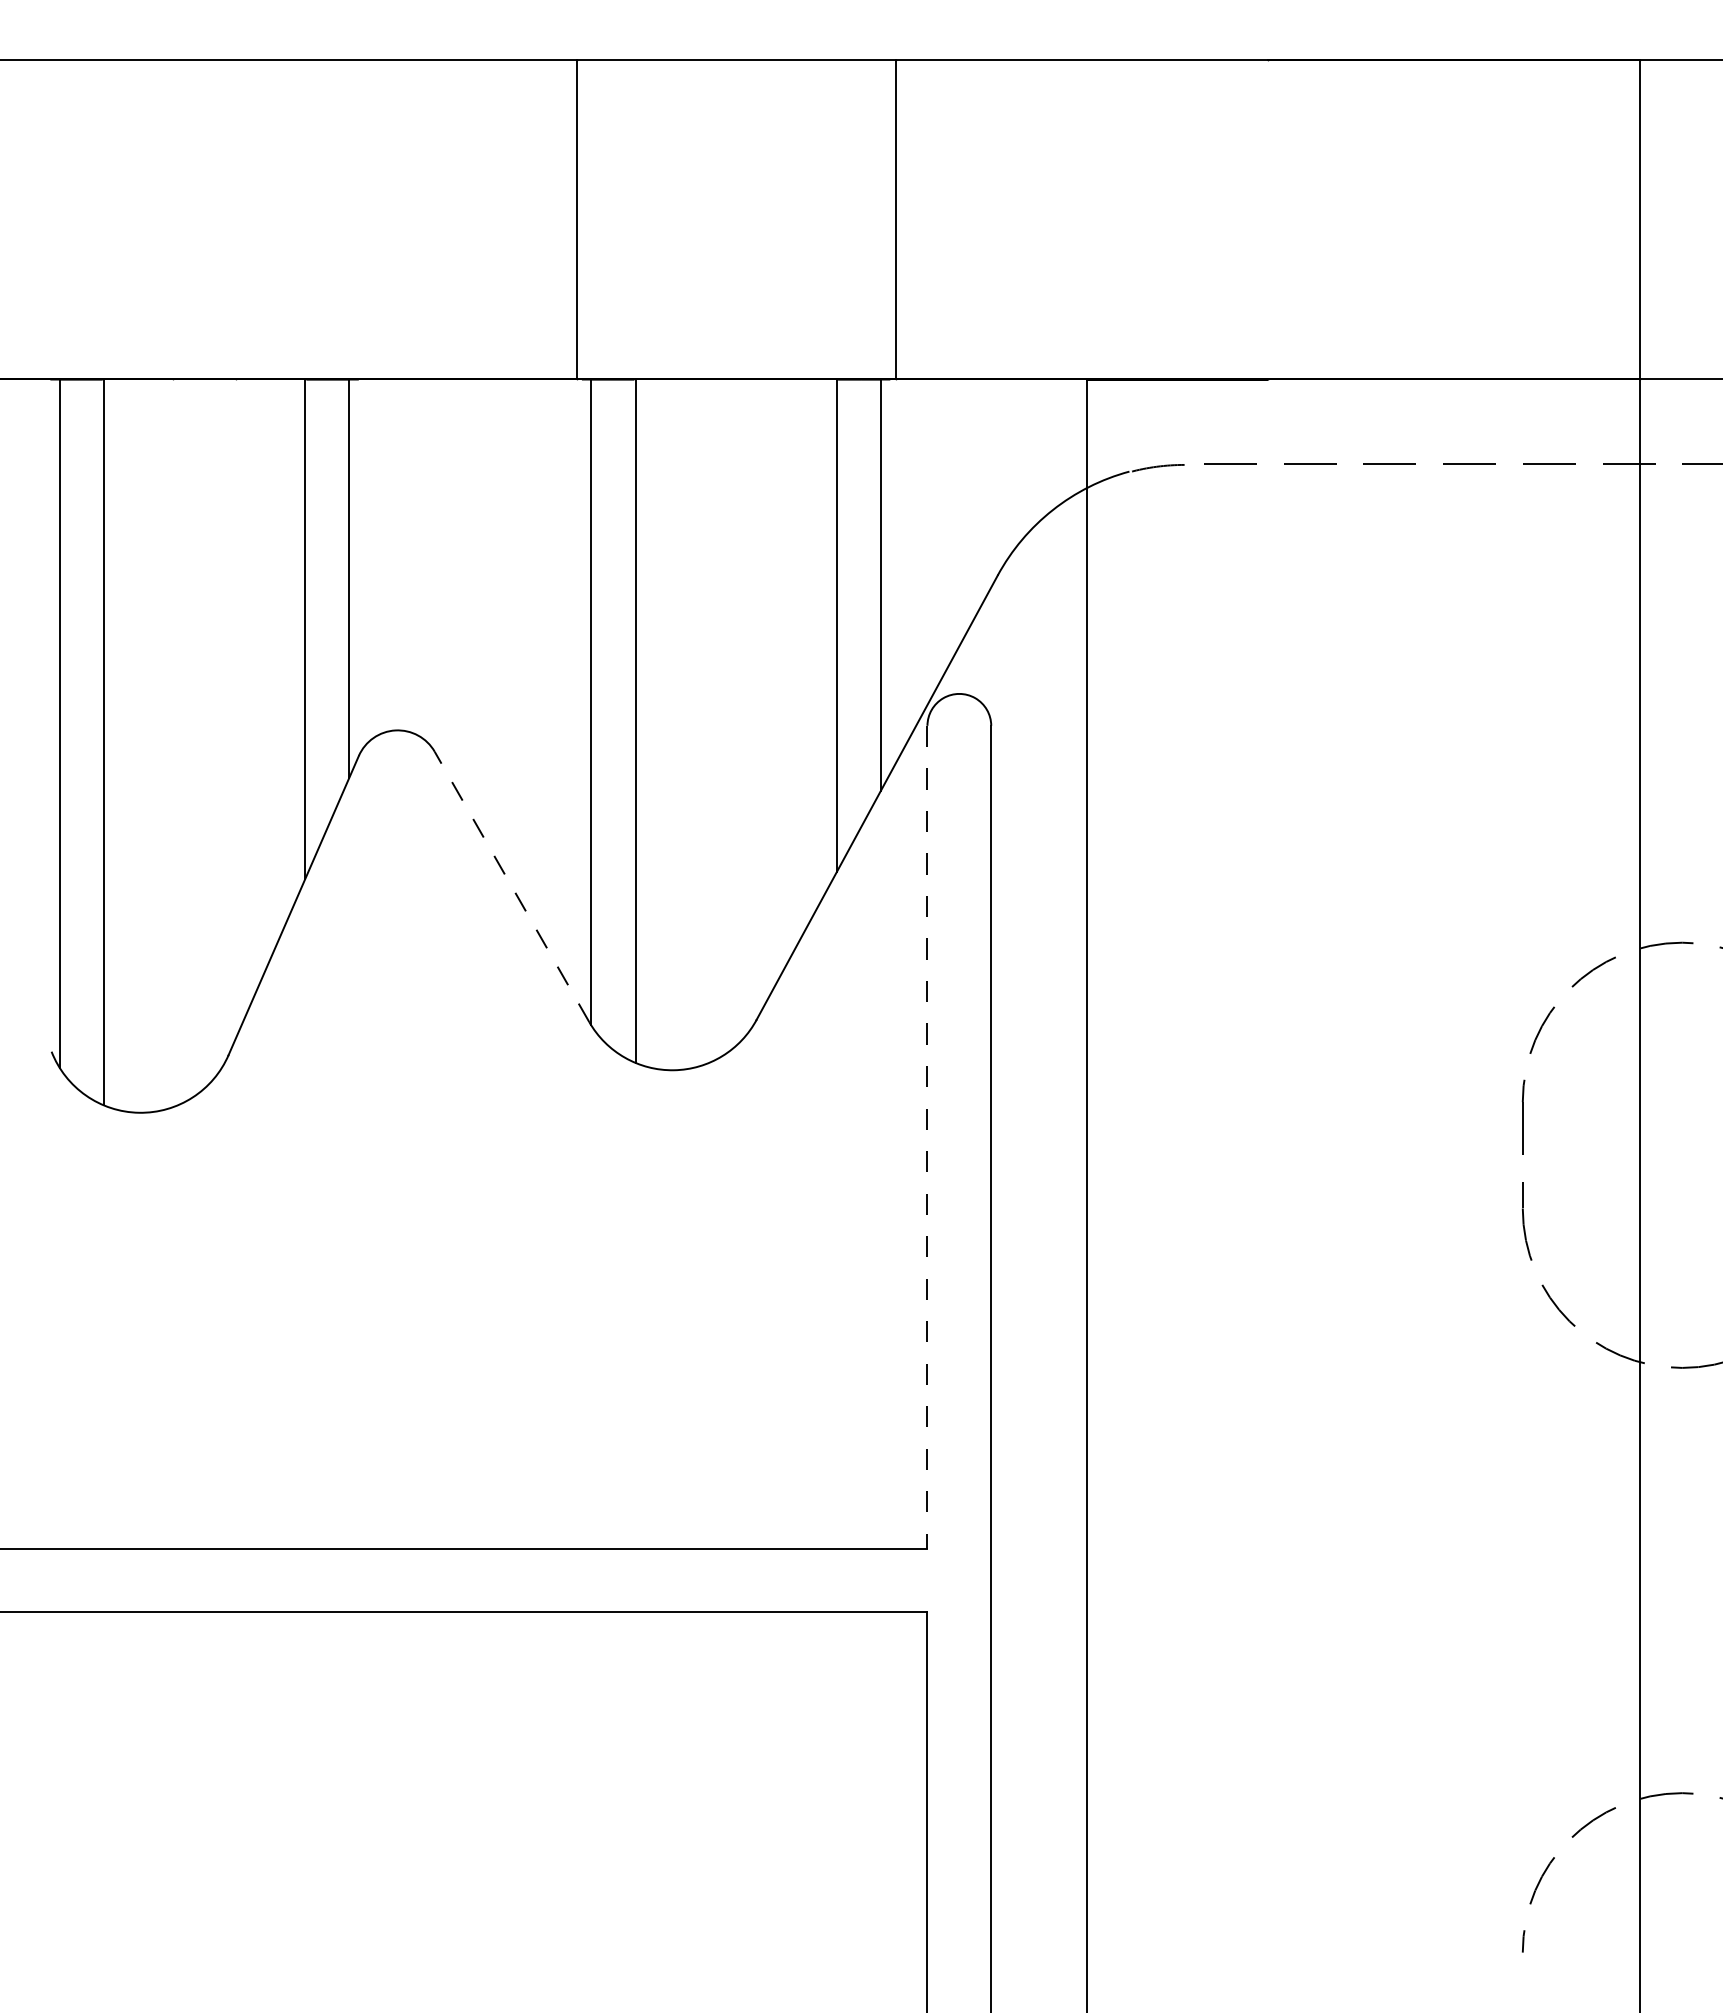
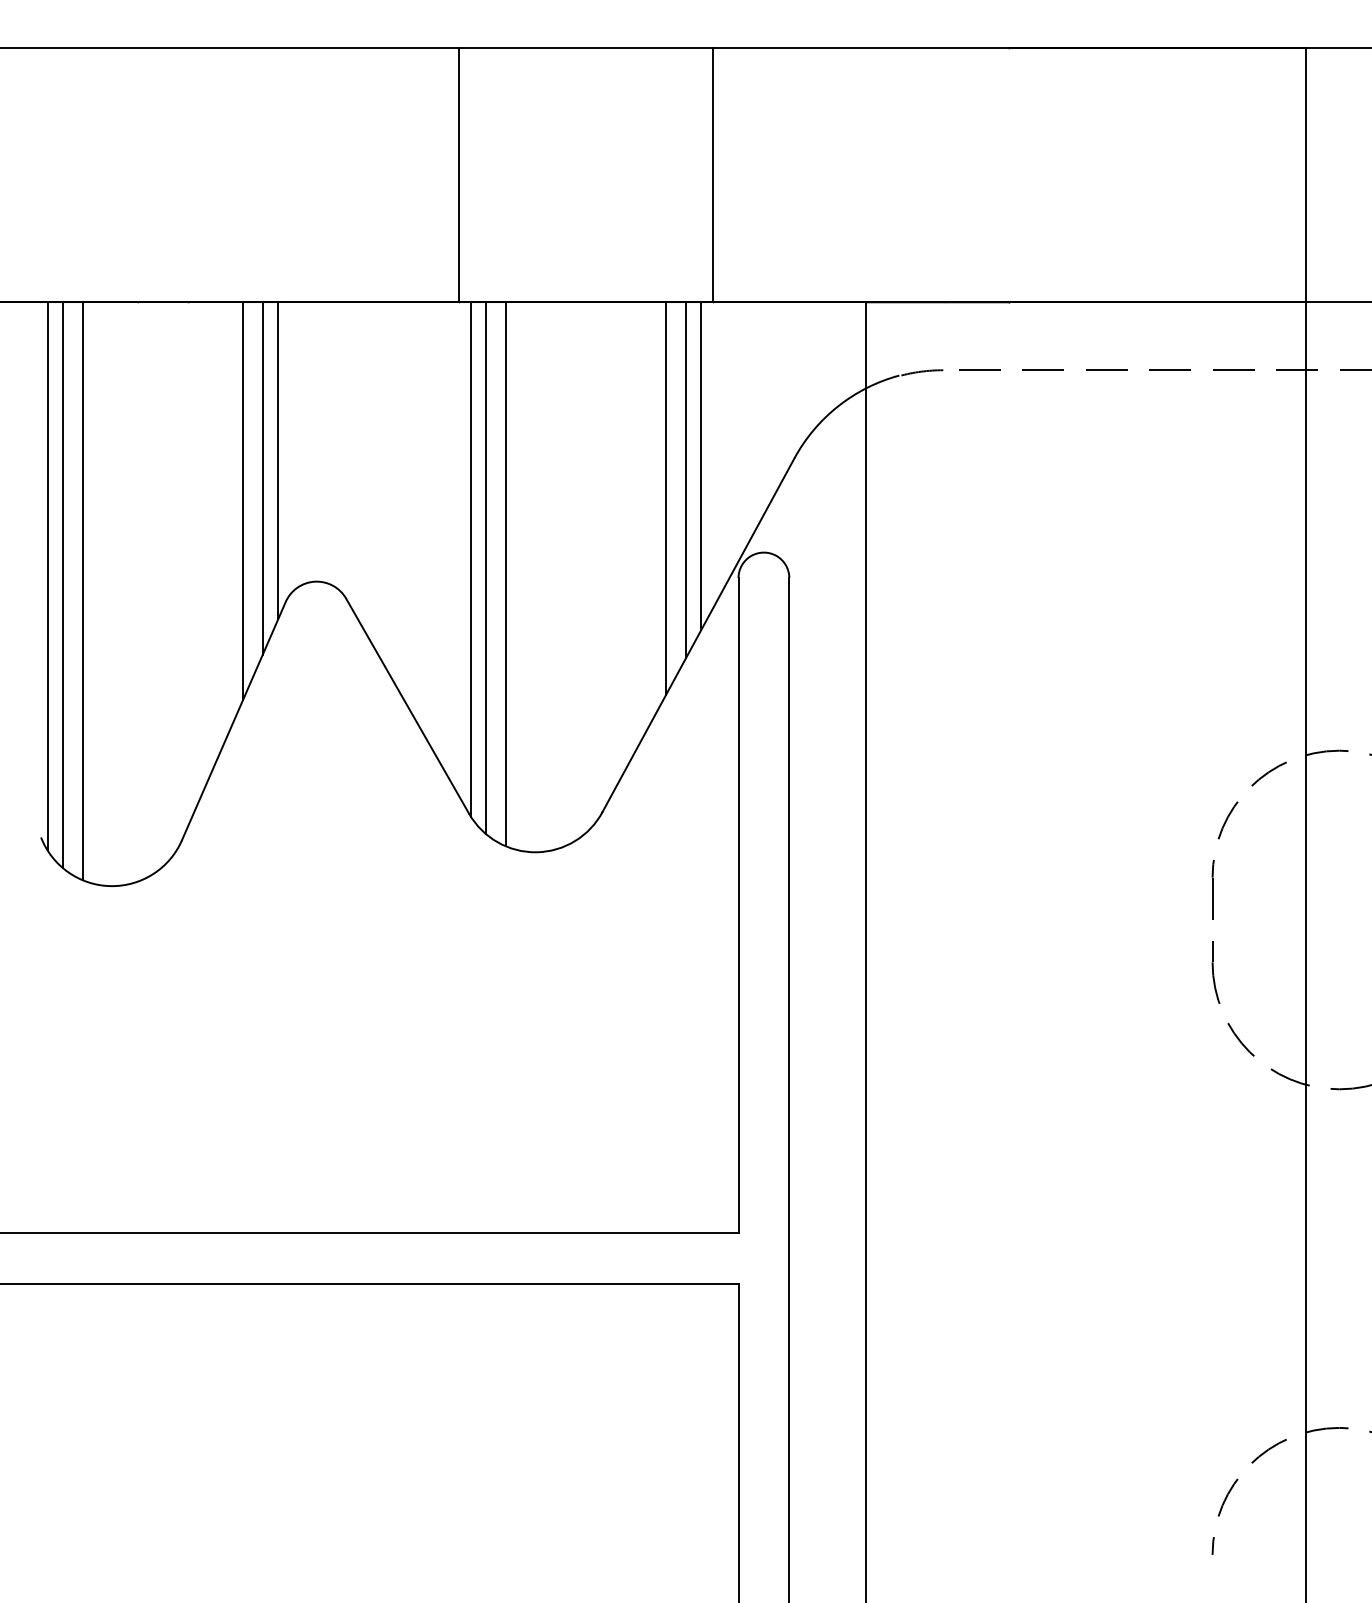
line: (329, 600) -> (262, 478), added
line: (861, 602) -> (686, 479), added
line: (610, 713) -> (486, 568), added
line: (79, 734) -> (63, 584), added
line: (512, 886) -> (408, 705), dashed -> solid
line: (927, 1137) -> (738, 905), dashed -> solid

